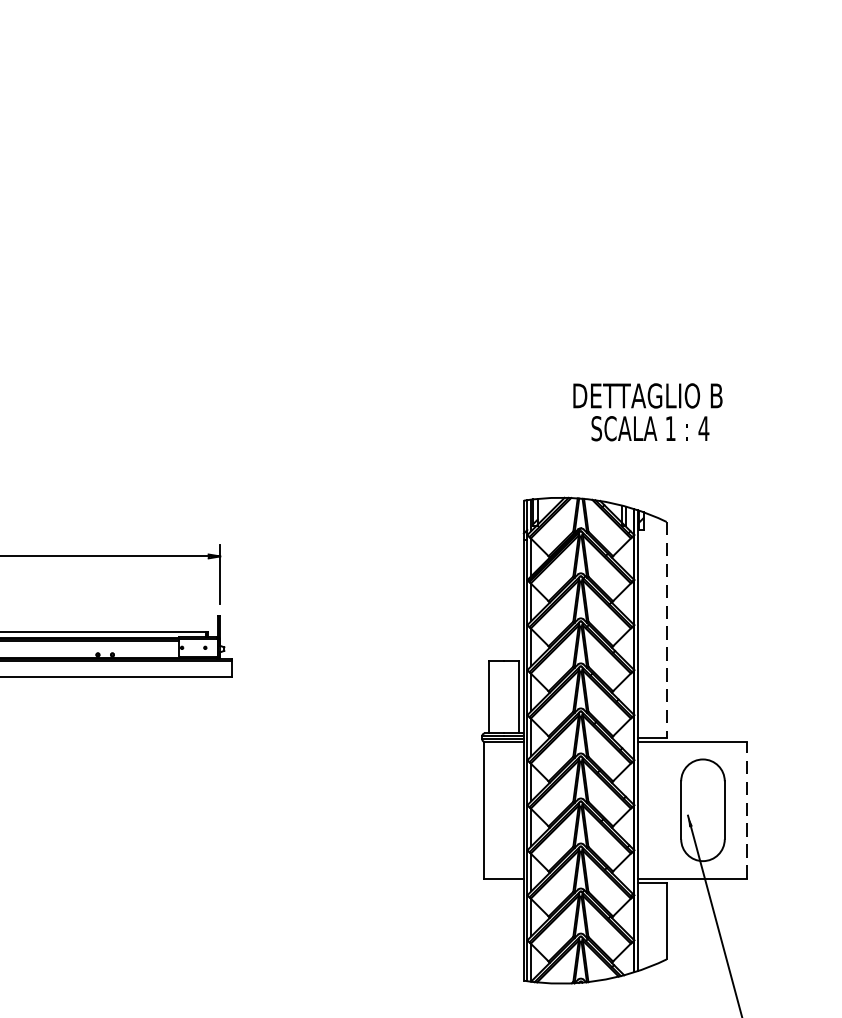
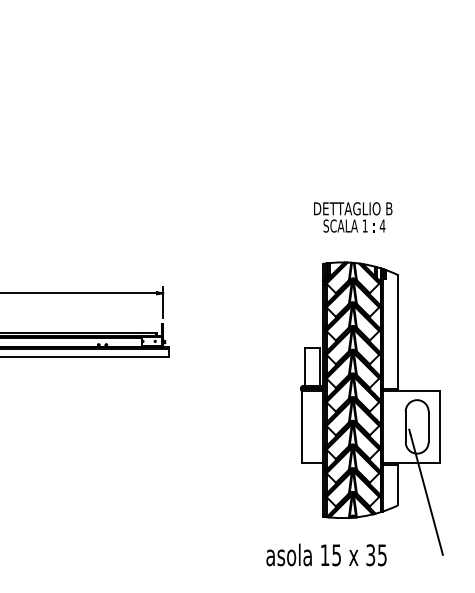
text: (648, 412) -> (353, 217), moved
line: (667, 629) -> (398, 331), dashed -> solid
line: (747, 809) -> (440, 426), dashed -> solid

